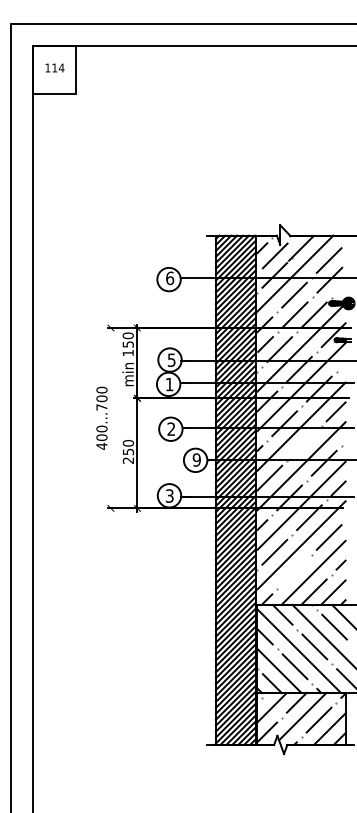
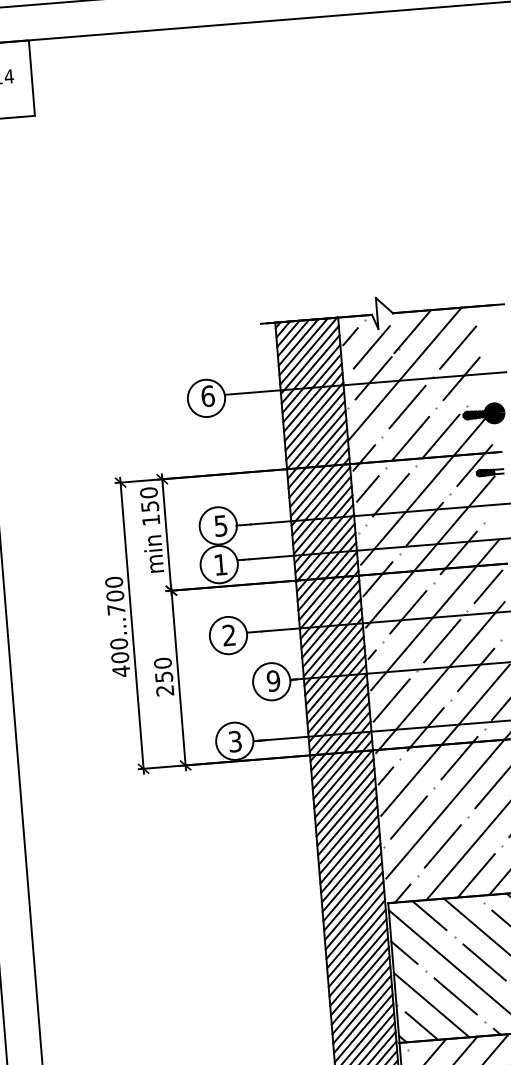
line: (111, 417) -> (132, 624), added
line: (304, 443) -> (442, 641), added
line: (294, 571) -> (442, 845), added

